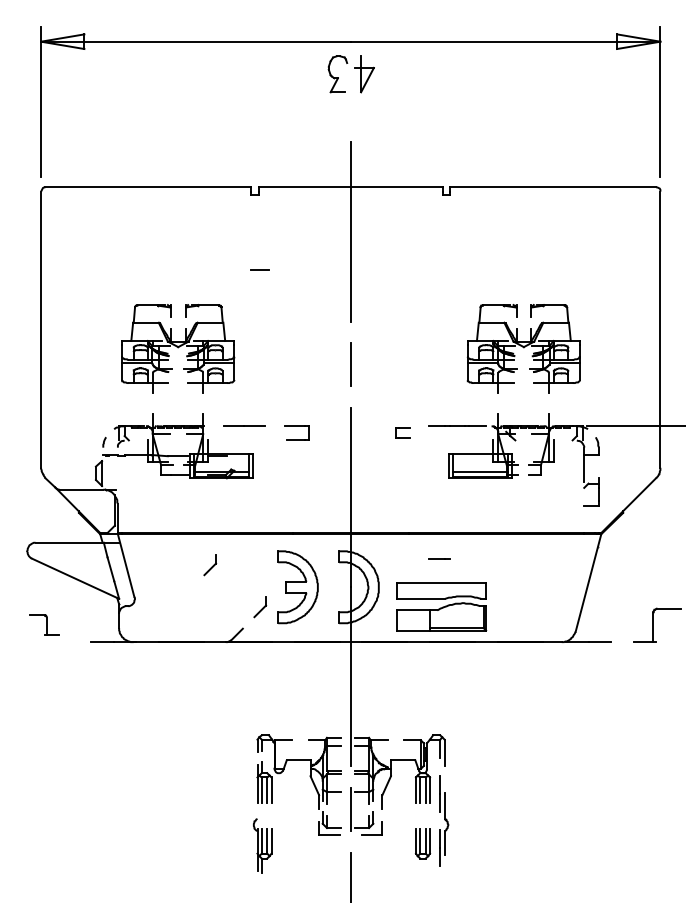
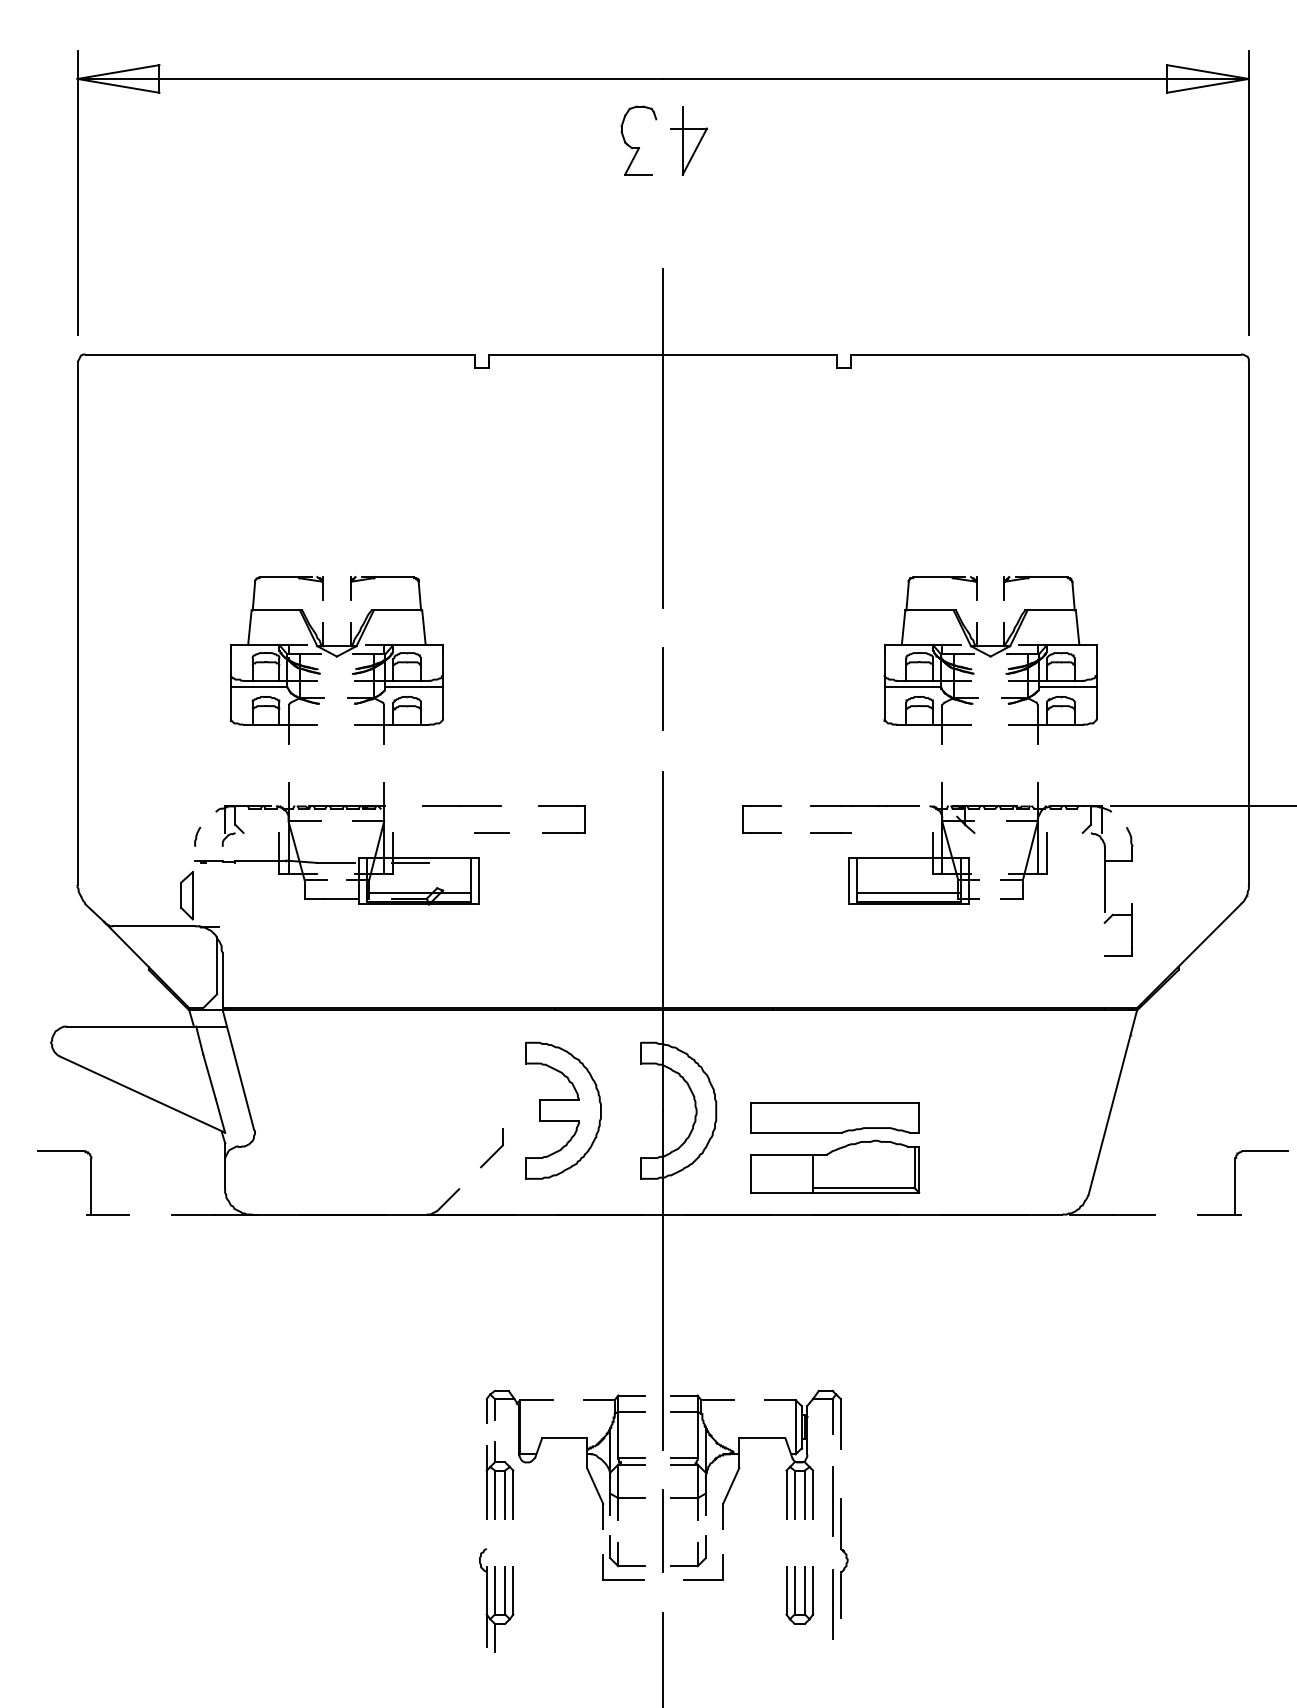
line: (259, 269) -> (490, 831), moved
part: (402, 432) -> (761, 818), size x1.43
line: (439, 558) -> (831, 831), moved
part: (210, 565) -> (397, 1069), removed
part: (44, 624) -> (83, 1181), size x1.67

